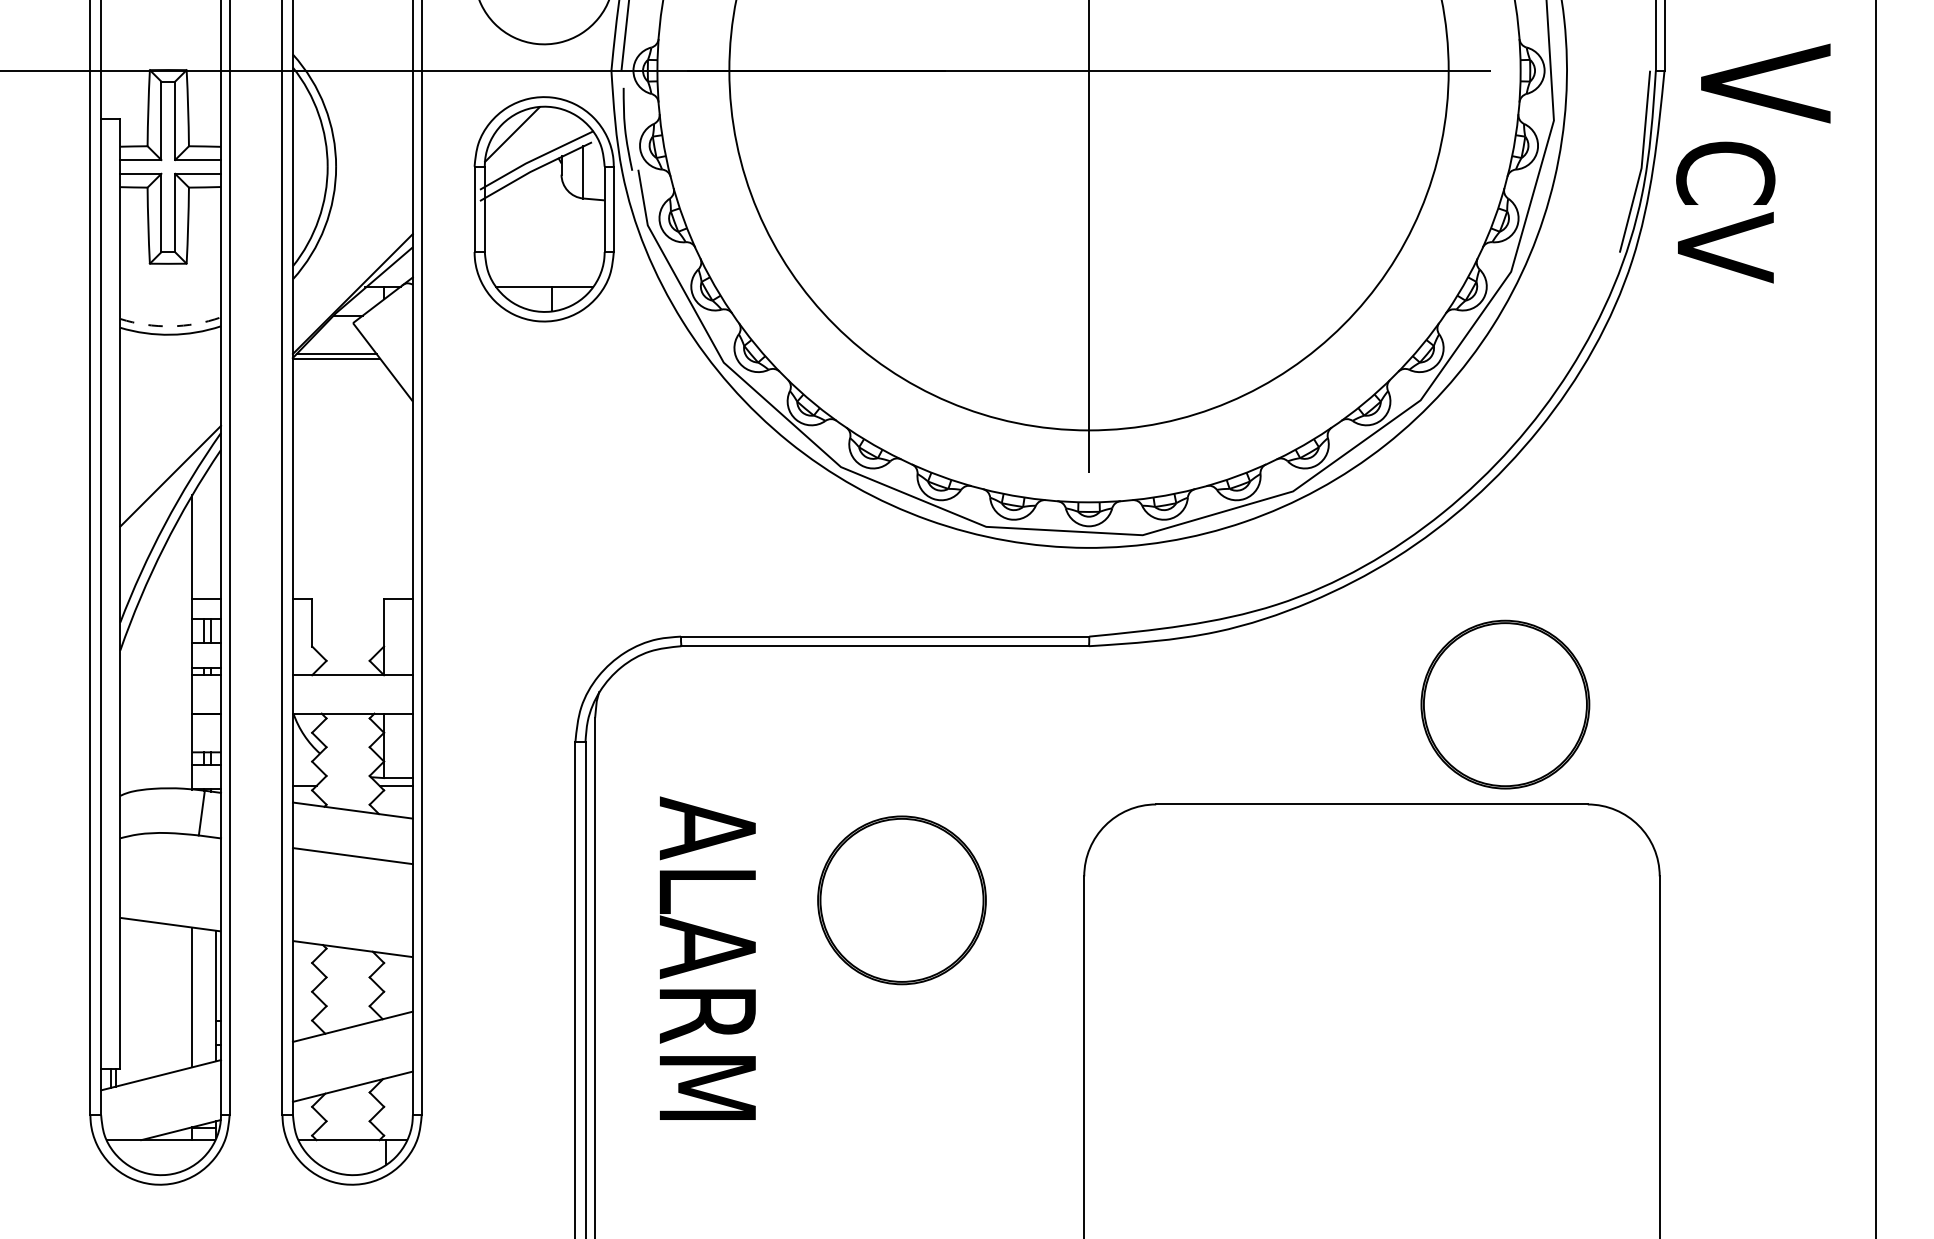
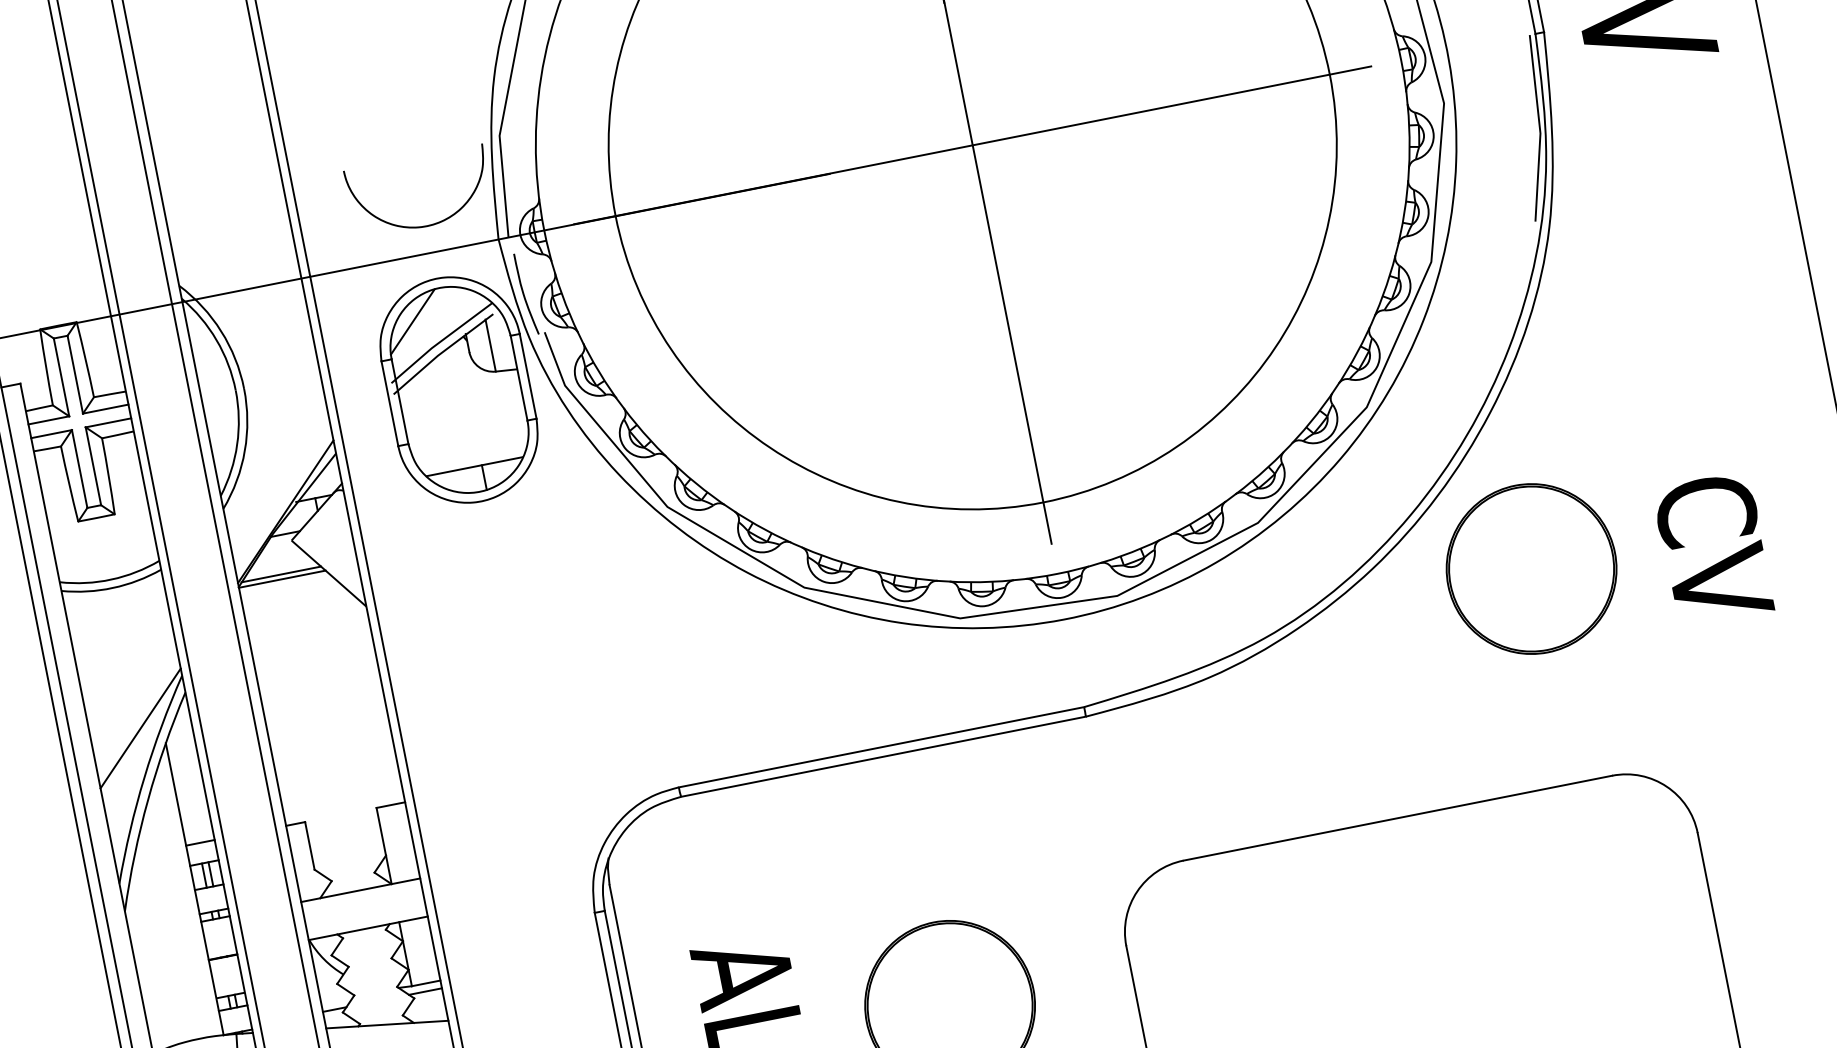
text: (1725, 212) -> (1713, 549), moved
arc: (170, 326) -> (111, 579), dashed -> solid
part: (1505, 704) -> (1531, 568), moved

